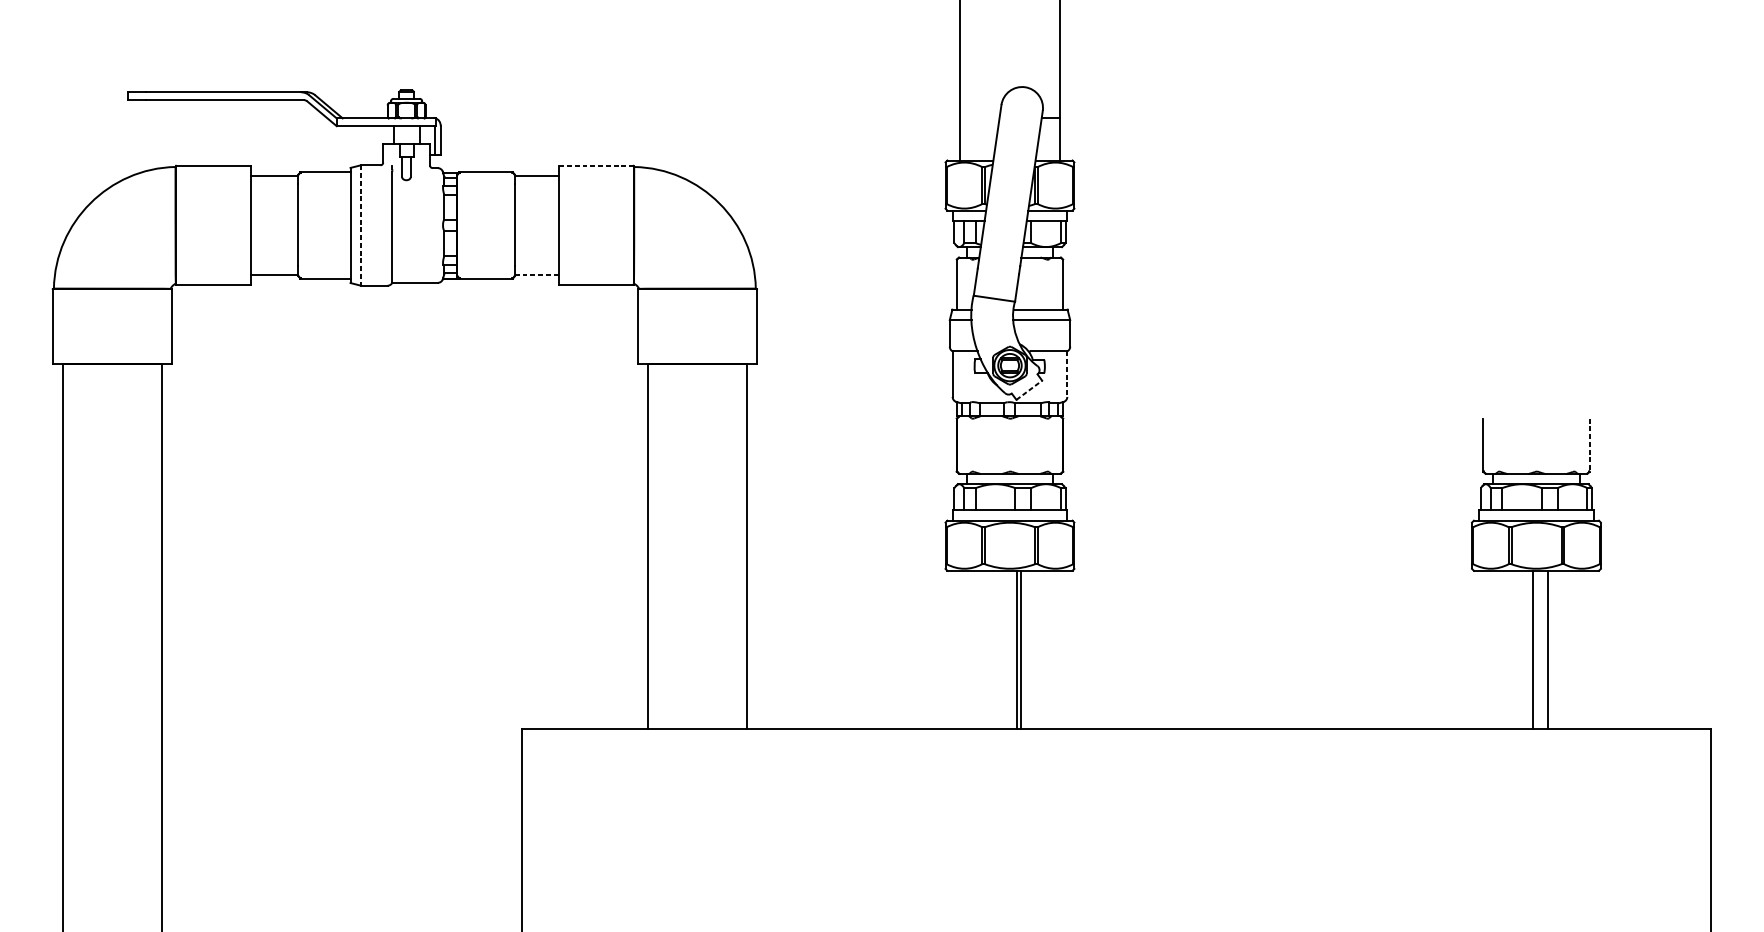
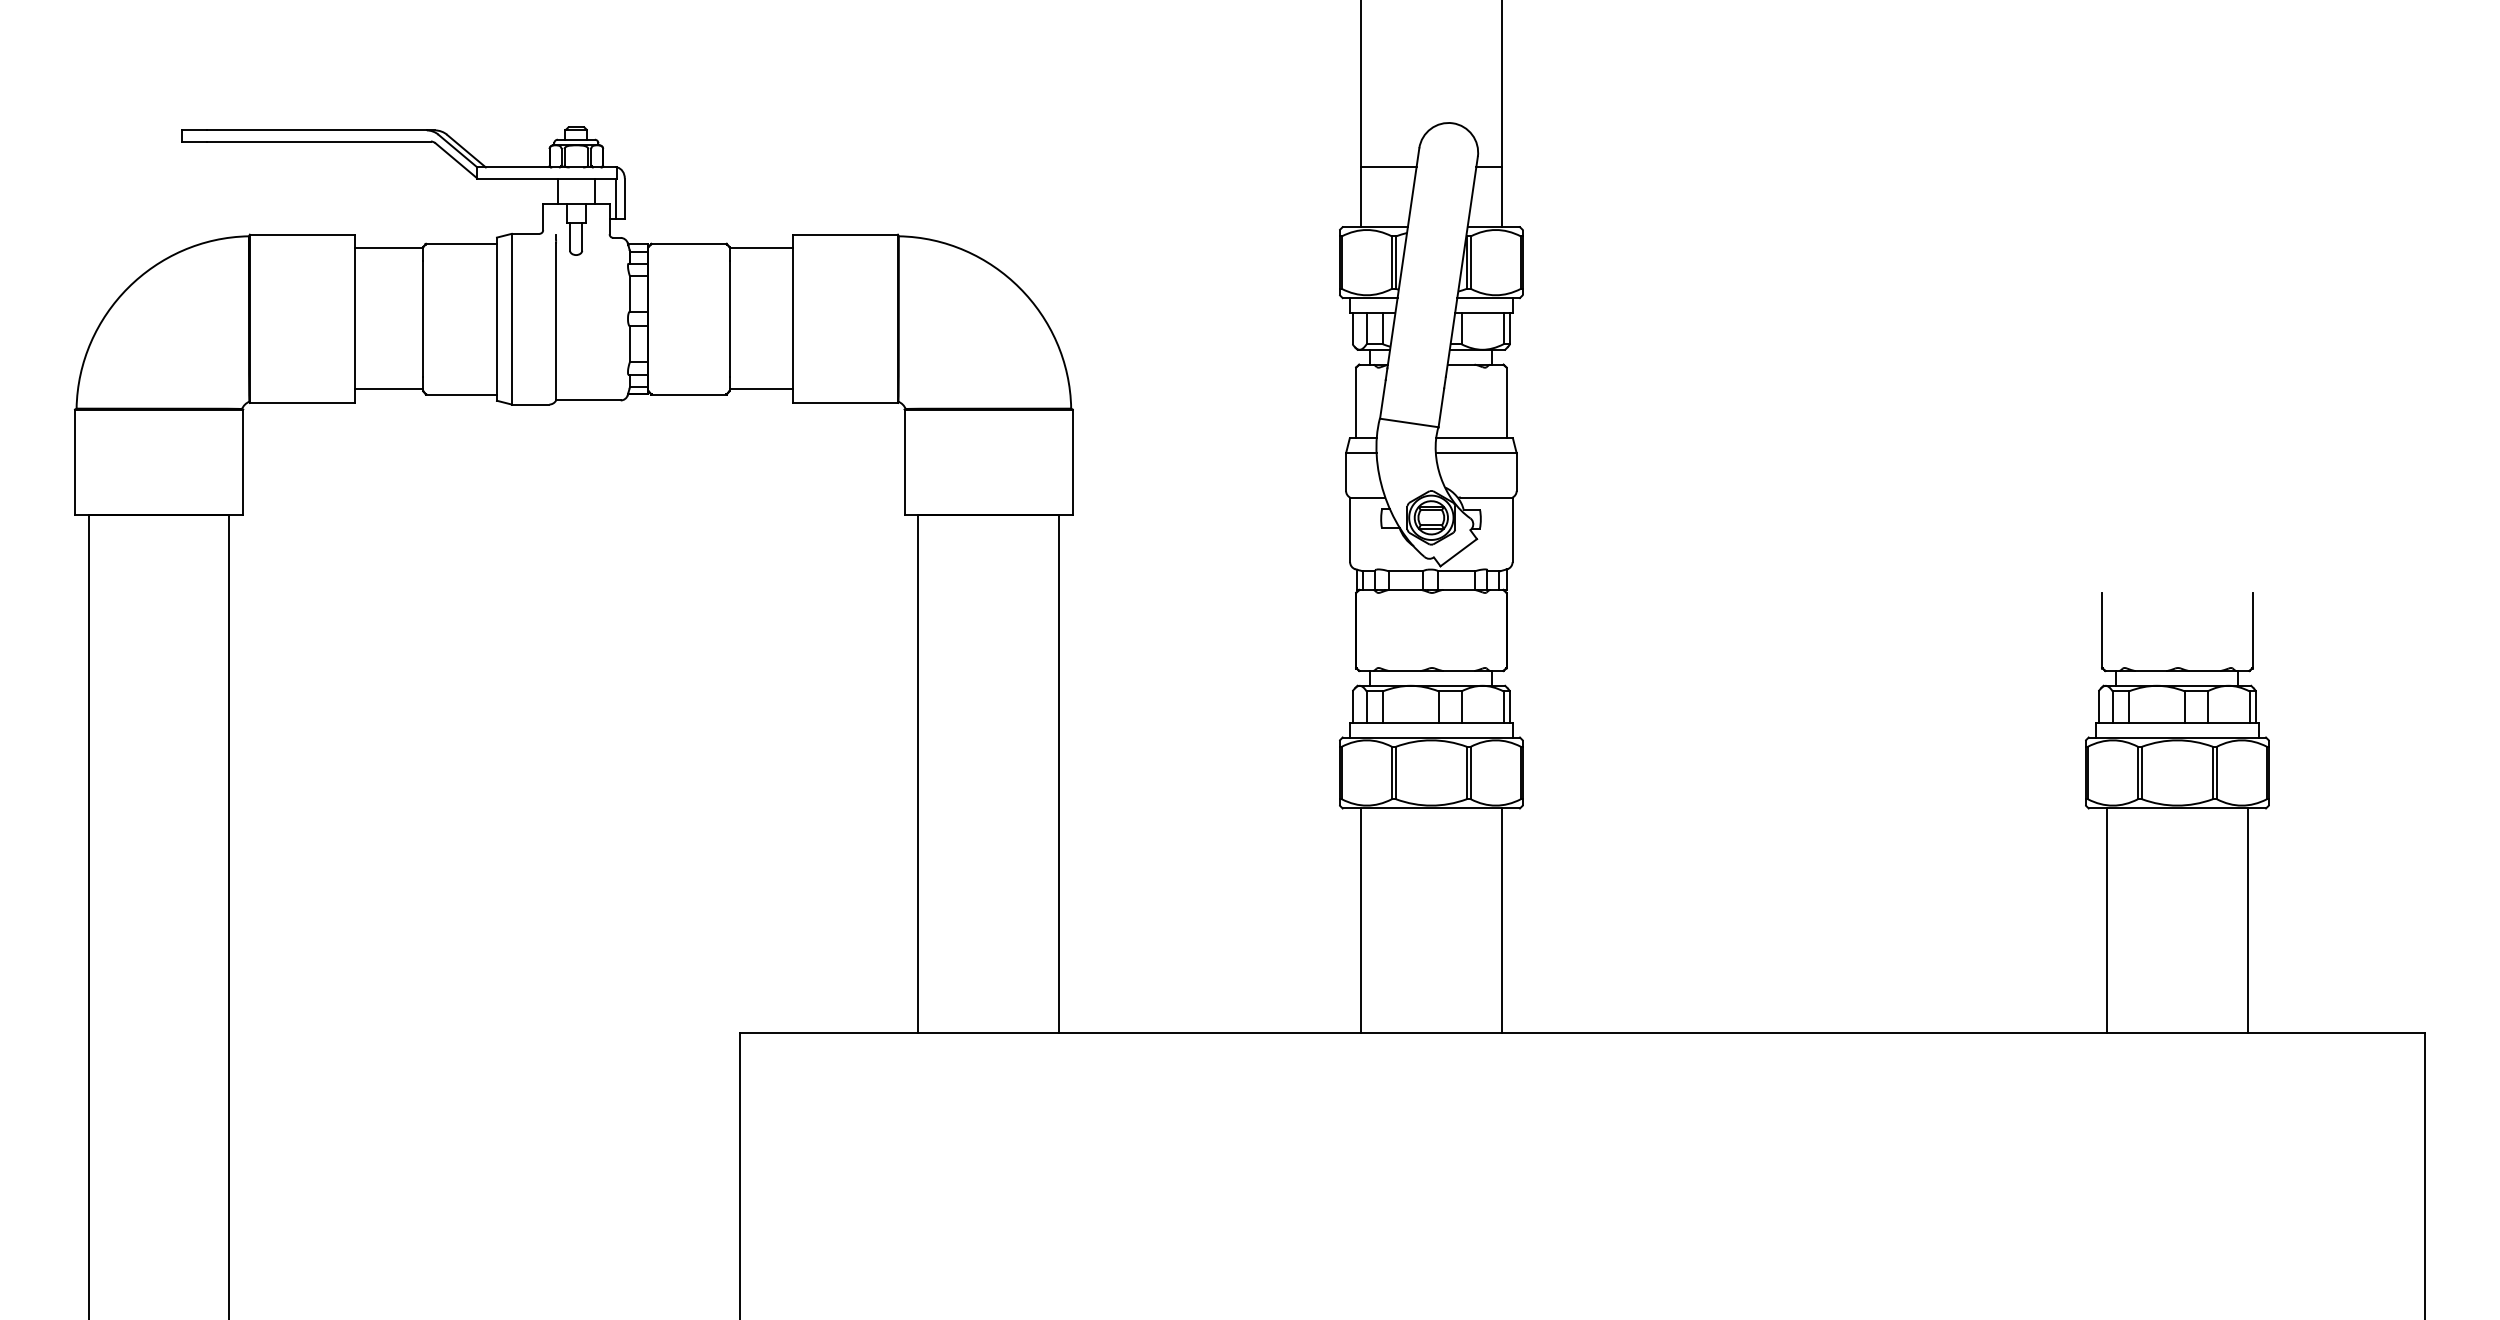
line: (979, 118) -> (1388, 167), added
line: (596, 165) -> (845, 234), dashed -> solid
line: (360, 225) -> (511, 319), dashed -> solid
line: (537, 275) -> (761, 389), dashed -> solid
line: (1067, 374) -> (1512, 530), dashed -> solid
line: (1029, 390) -> (1458, 552), dashed -> solid
line: (1589, 445) -> (2252, 630), dashed -> solid
line: (1017, 649) -> (1361, 920), moved
line: (1020, 649) -> (1501, 920), moved
line: (1533, 649) -> (2107, 920), moved
line: (1547, 649) -> (2247, 920), moved

